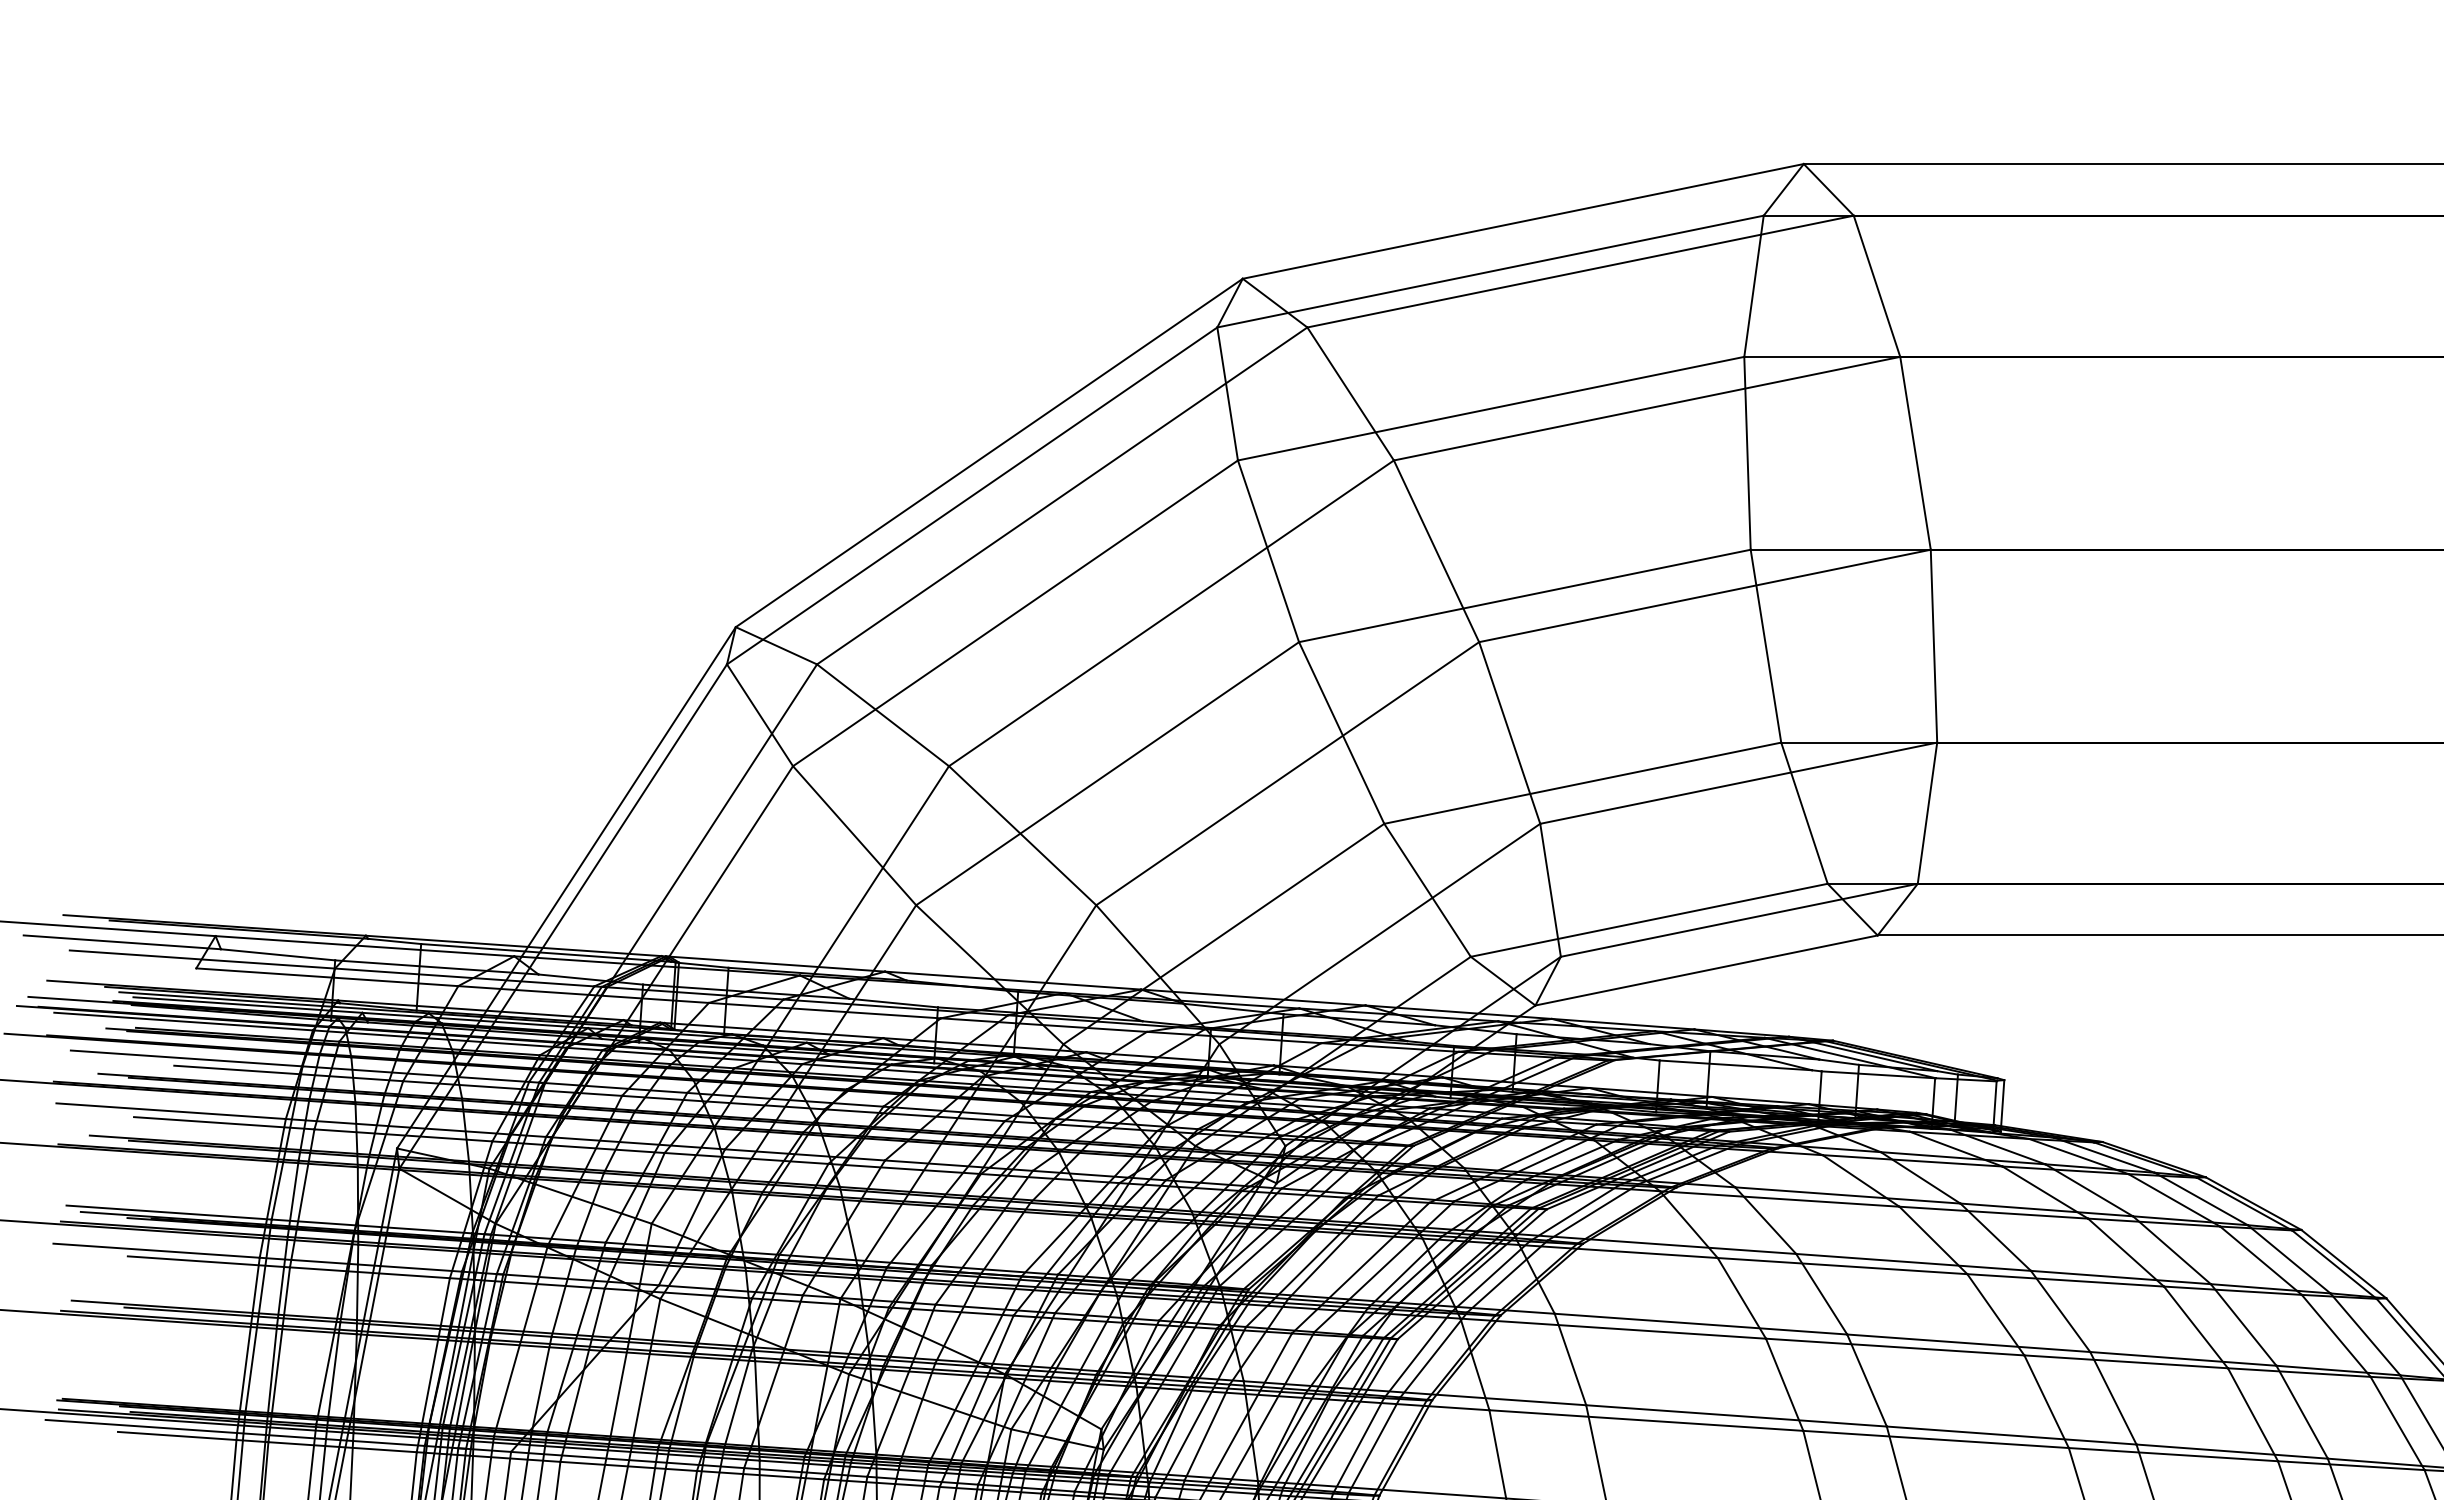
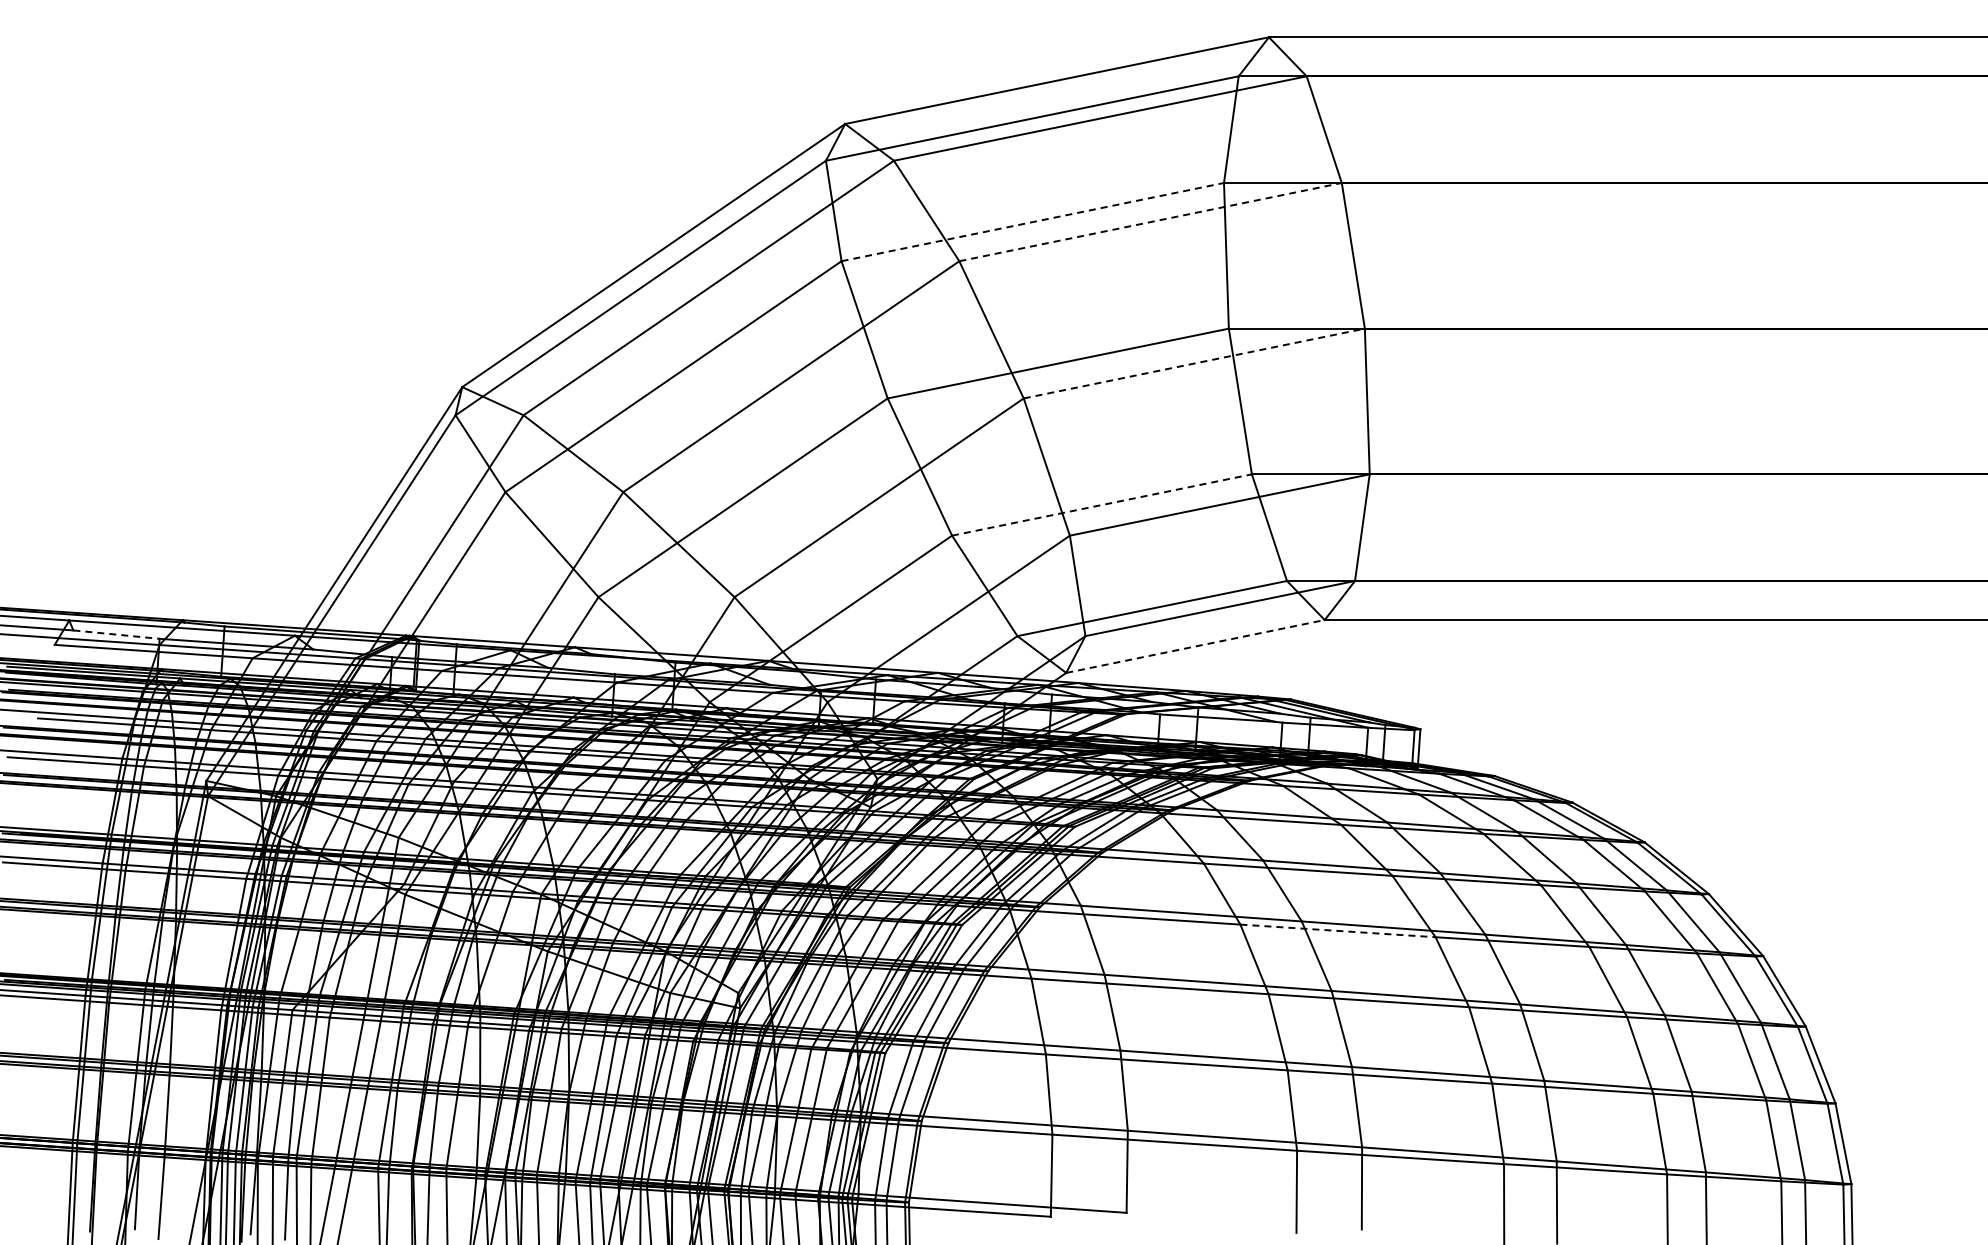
line: (1492, 409) -> (1033, 222), solid -> dashed
line: (1648, 409) -> (1151, 222), solid -> dashed
line: (1705, 595) -> (1194, 363), solid -> dashed
line: (1583, 782) -> (1102, 504), solid -> dashed
line: (279, 954) -> (117, 634), solid -> dashed
line: (1706, 970) -> (1195, 646), solid -> dashed
line: (1895, 1346) -> (1338, 930), solid -> dashed

